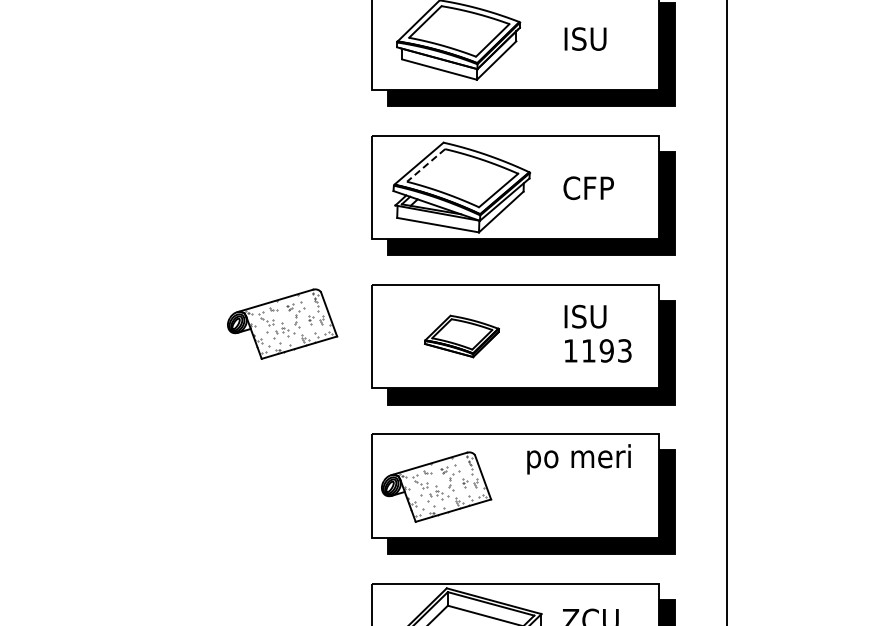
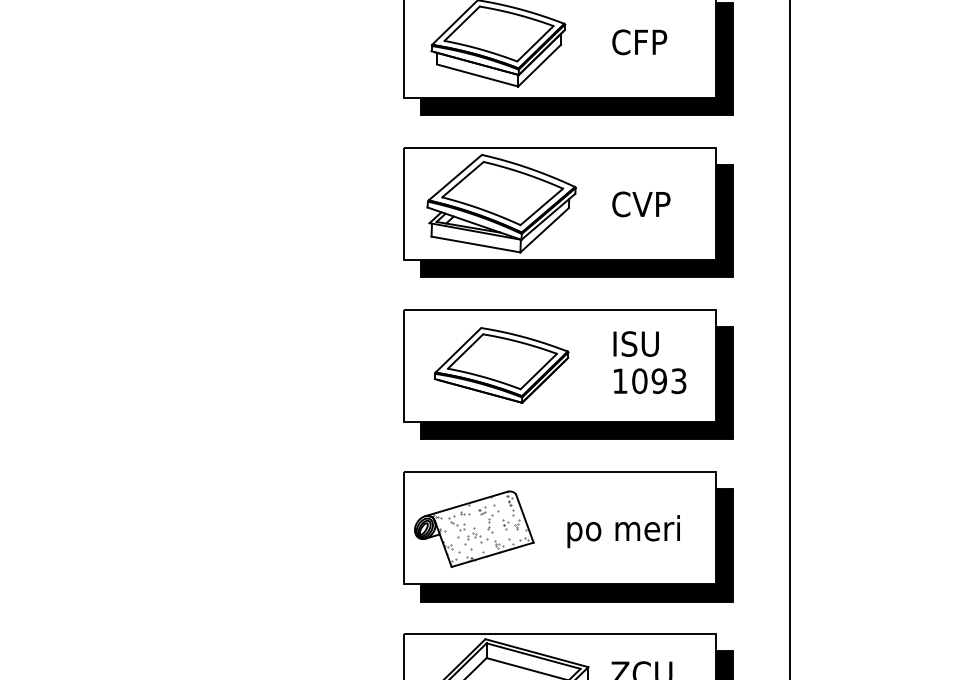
text: (588, 38) -> (639, 41), ISU -> CFP
line: (425, 165) -> (462, 179), dashed -> solid
text: (599, 187) -> (651, 203), CFP -> CVP
part: (282, 323) -> (306, 351), removed
part: (461, 336) -> (501, 365), size x1.67
text: (588, 350) -> (639, 380), 1193 -> 1093
text: (578, 459) -> (623, 531), moved

